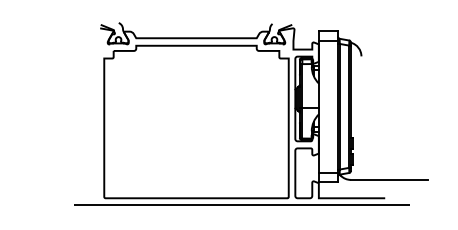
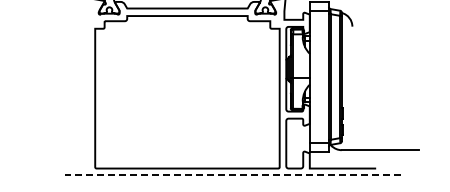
line: (243, 204) -> (234, 174), solid -> dashed

